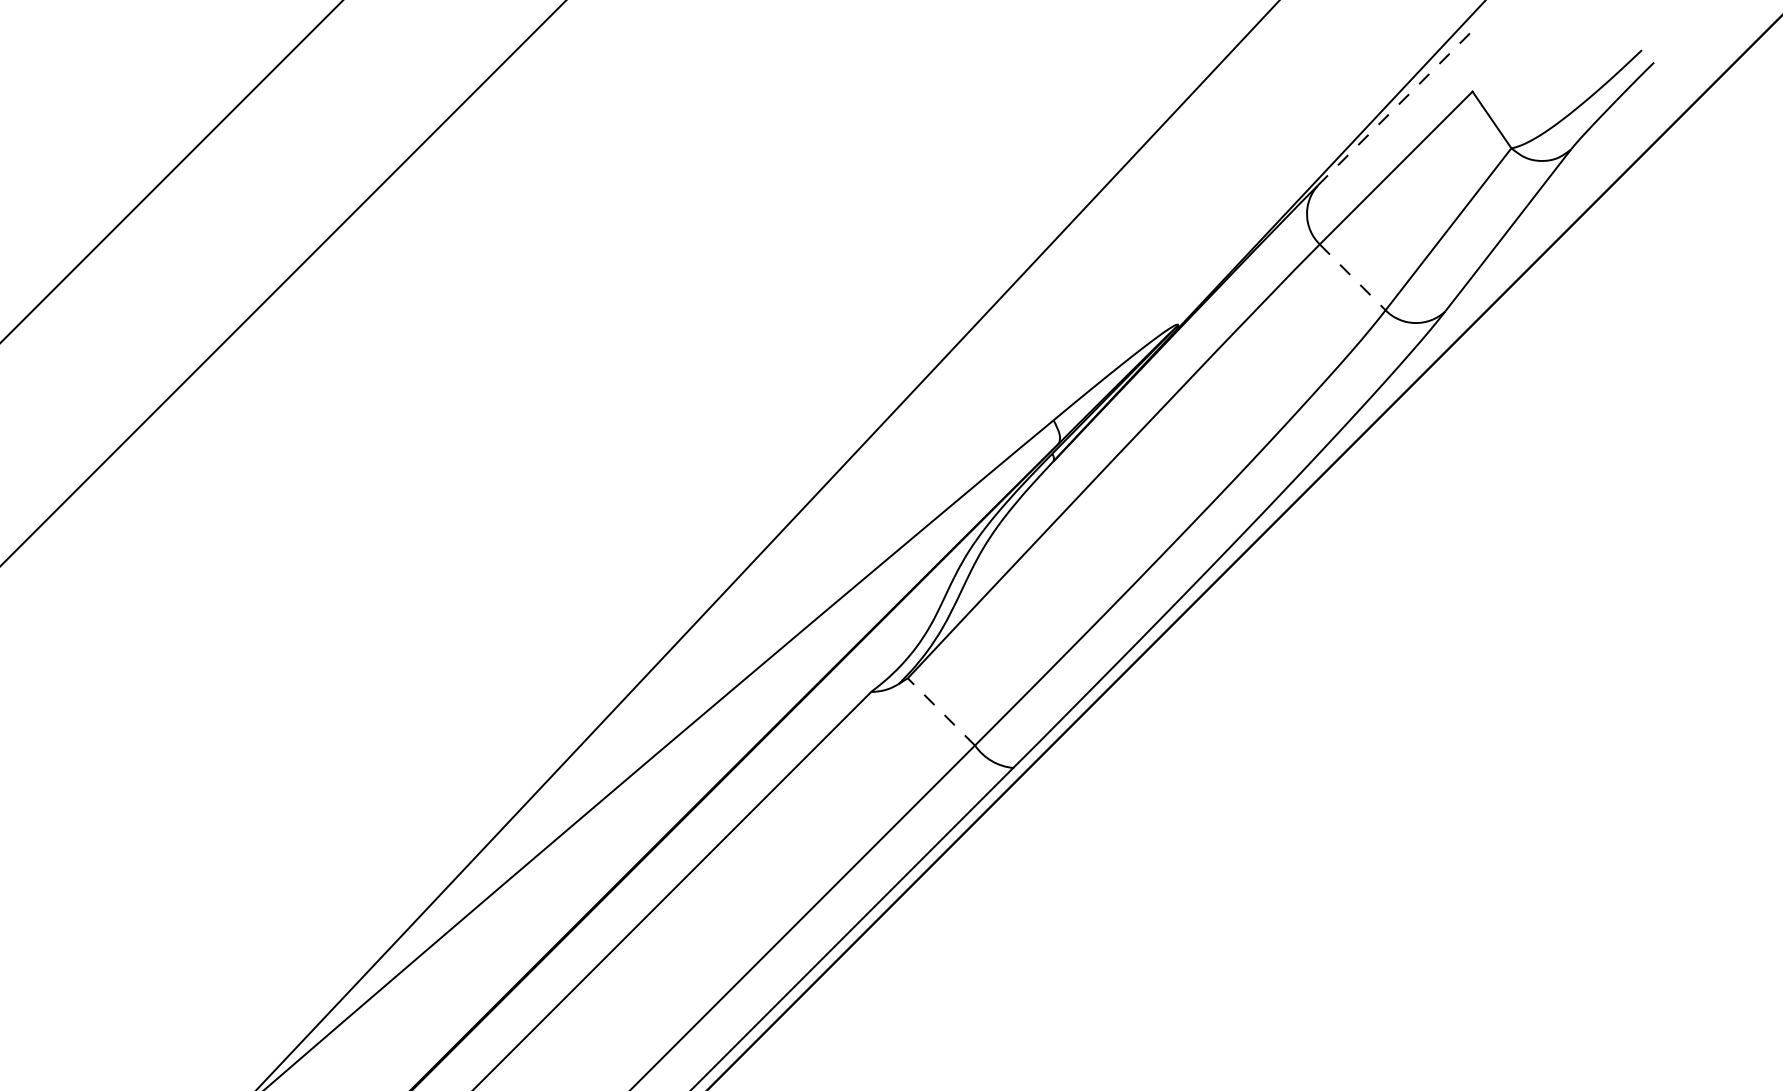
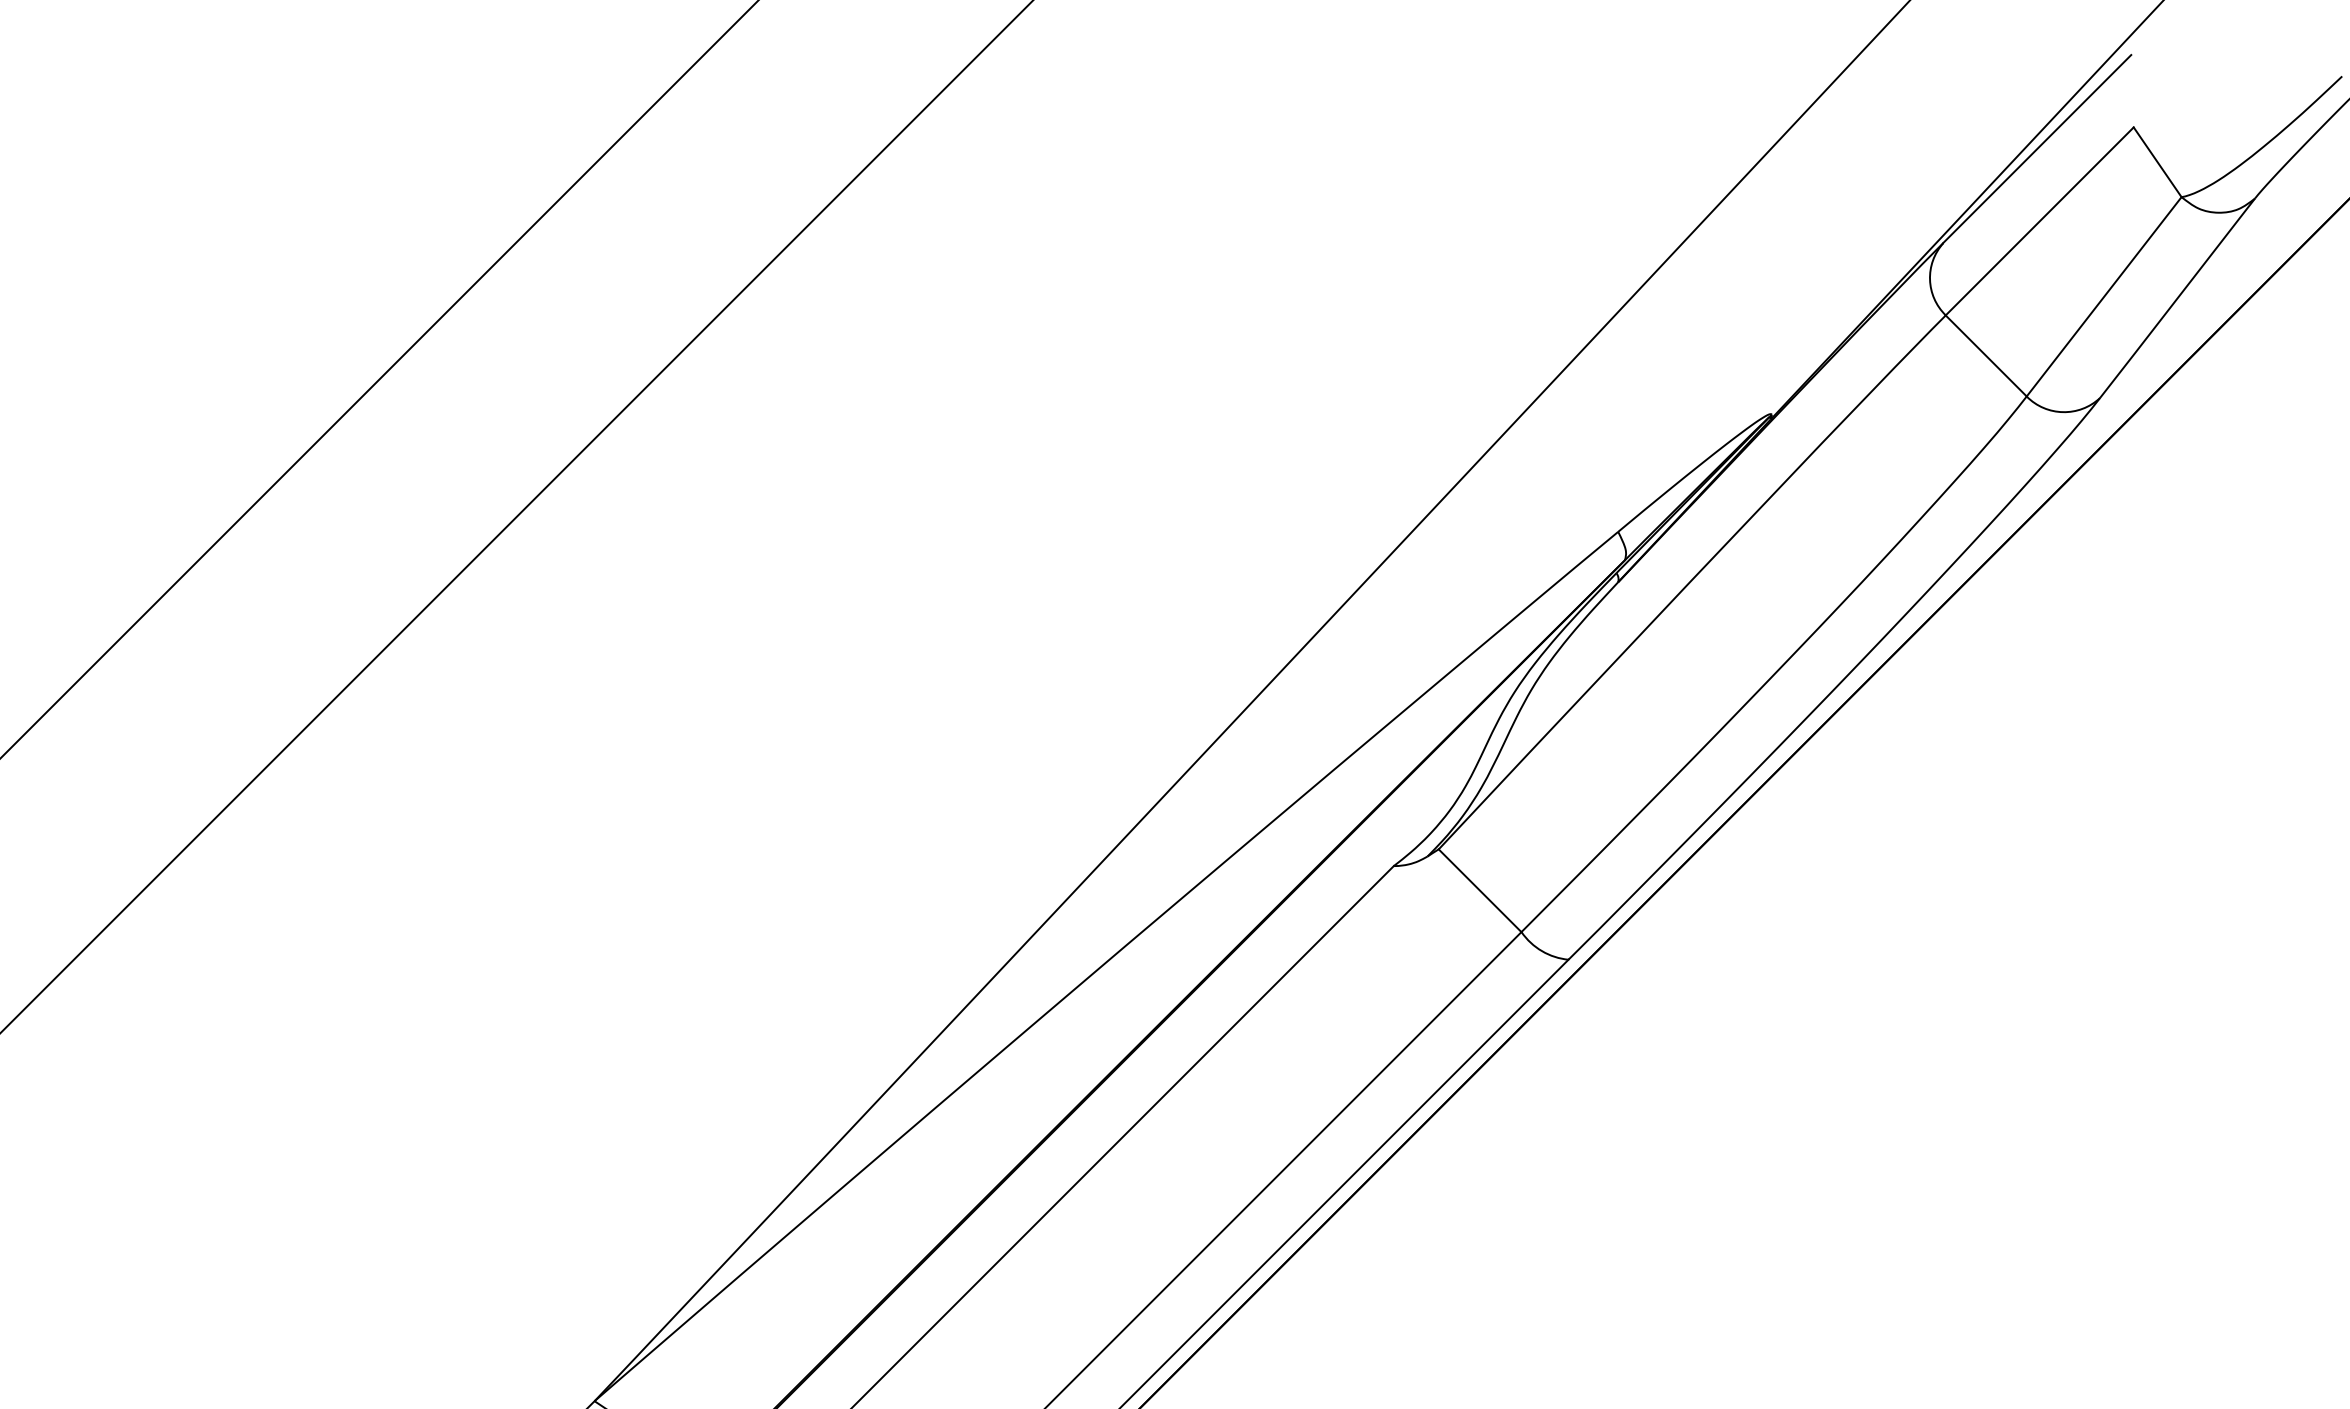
line: (1394, 109) -> (2037, 149), dashed -> solid
line: (1352, 277) -> (1986, 356), dashed -> solid
line: (941, 711) -> (1480, 890), dashed -> solid

